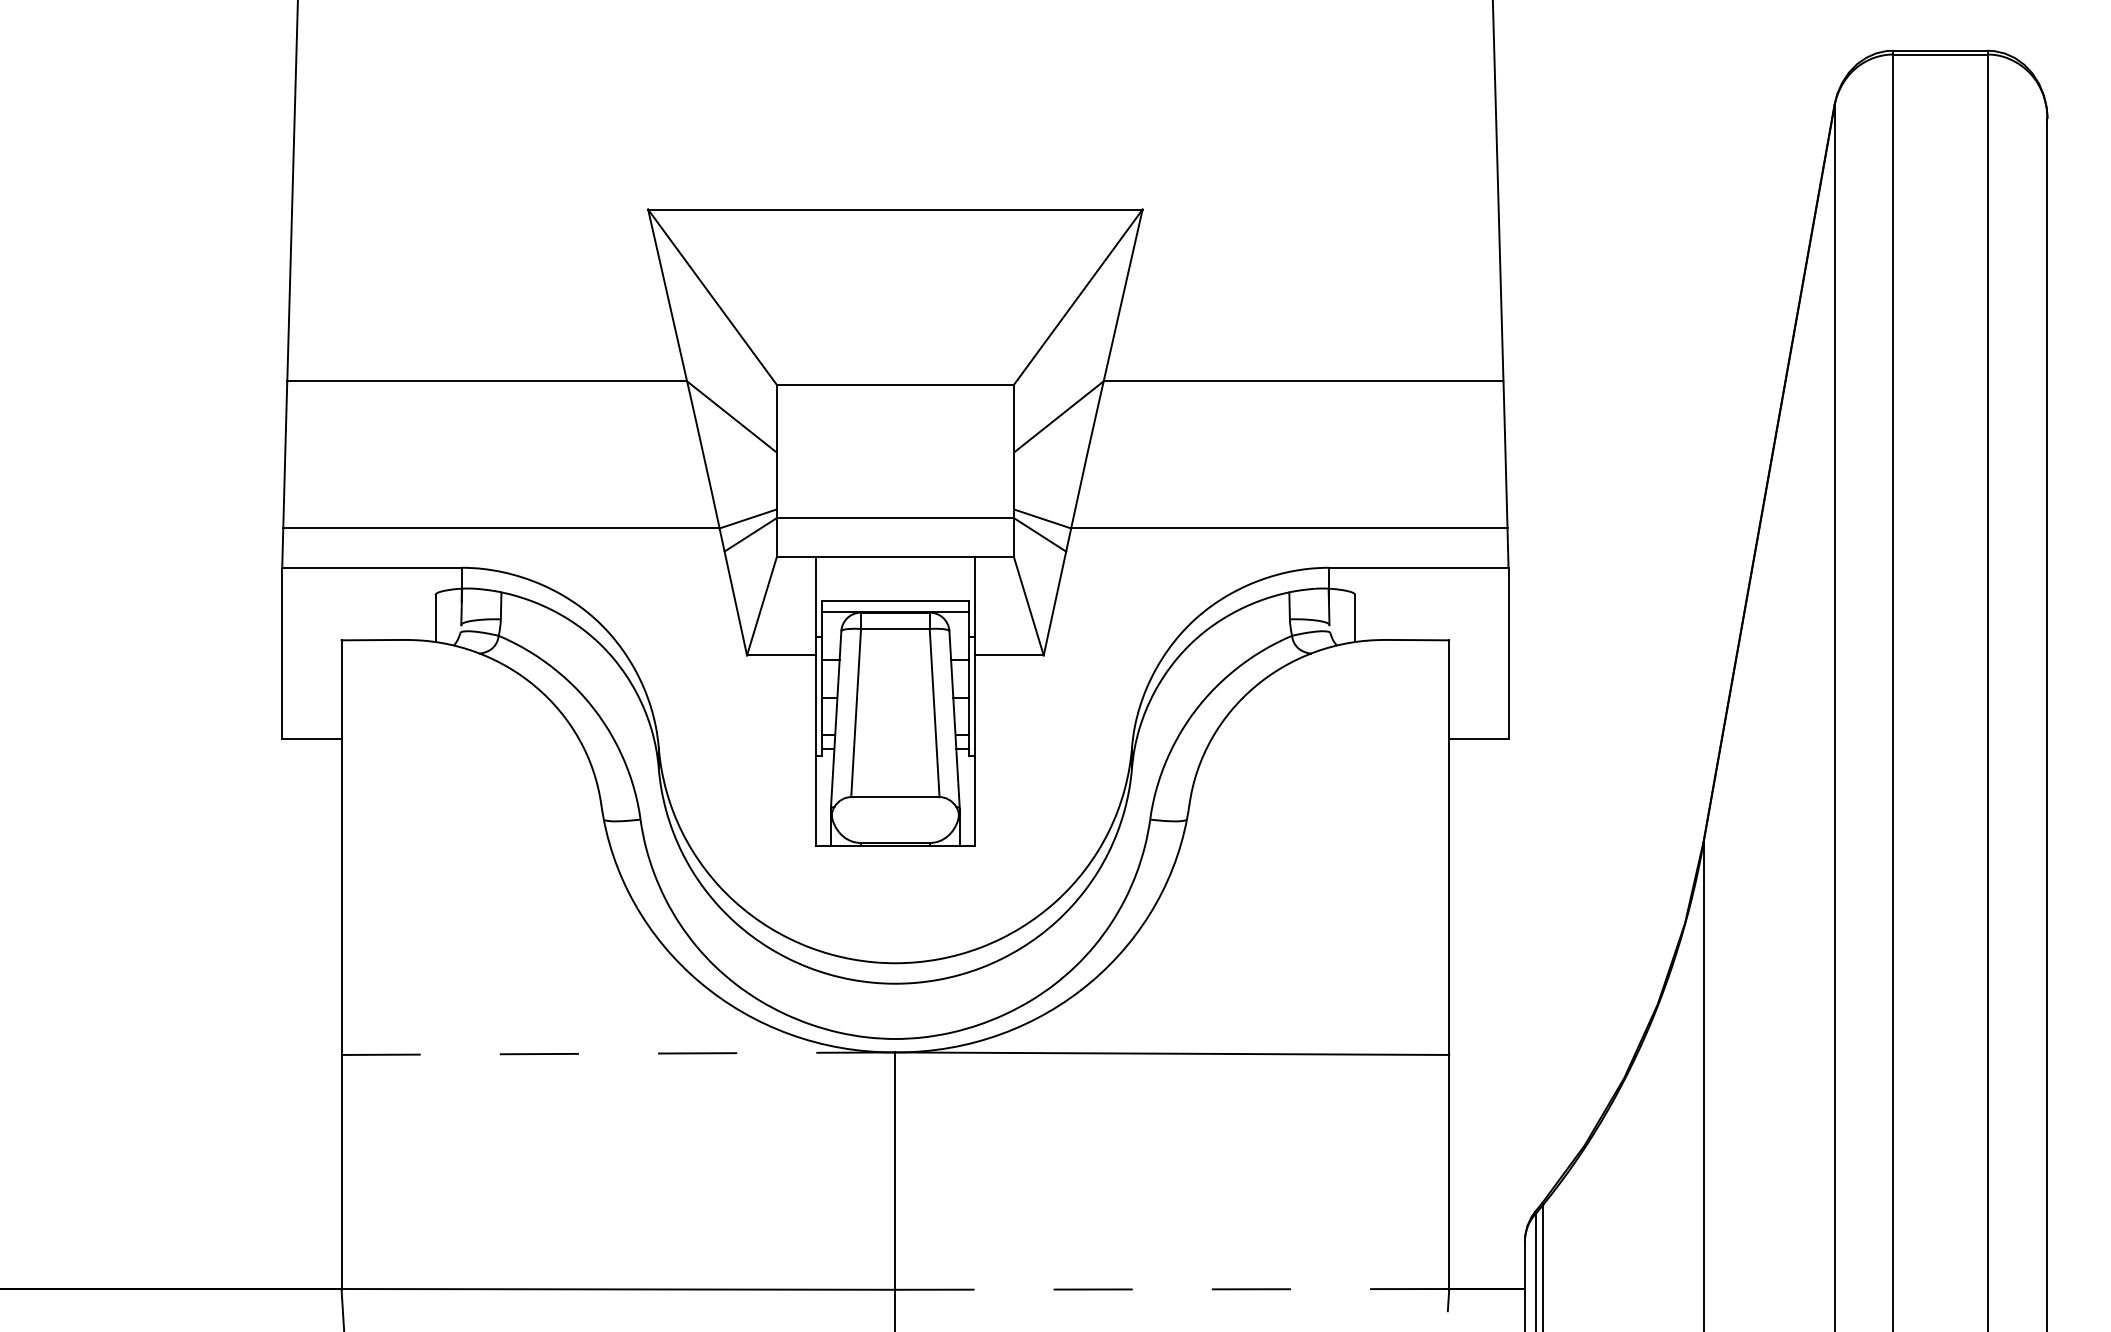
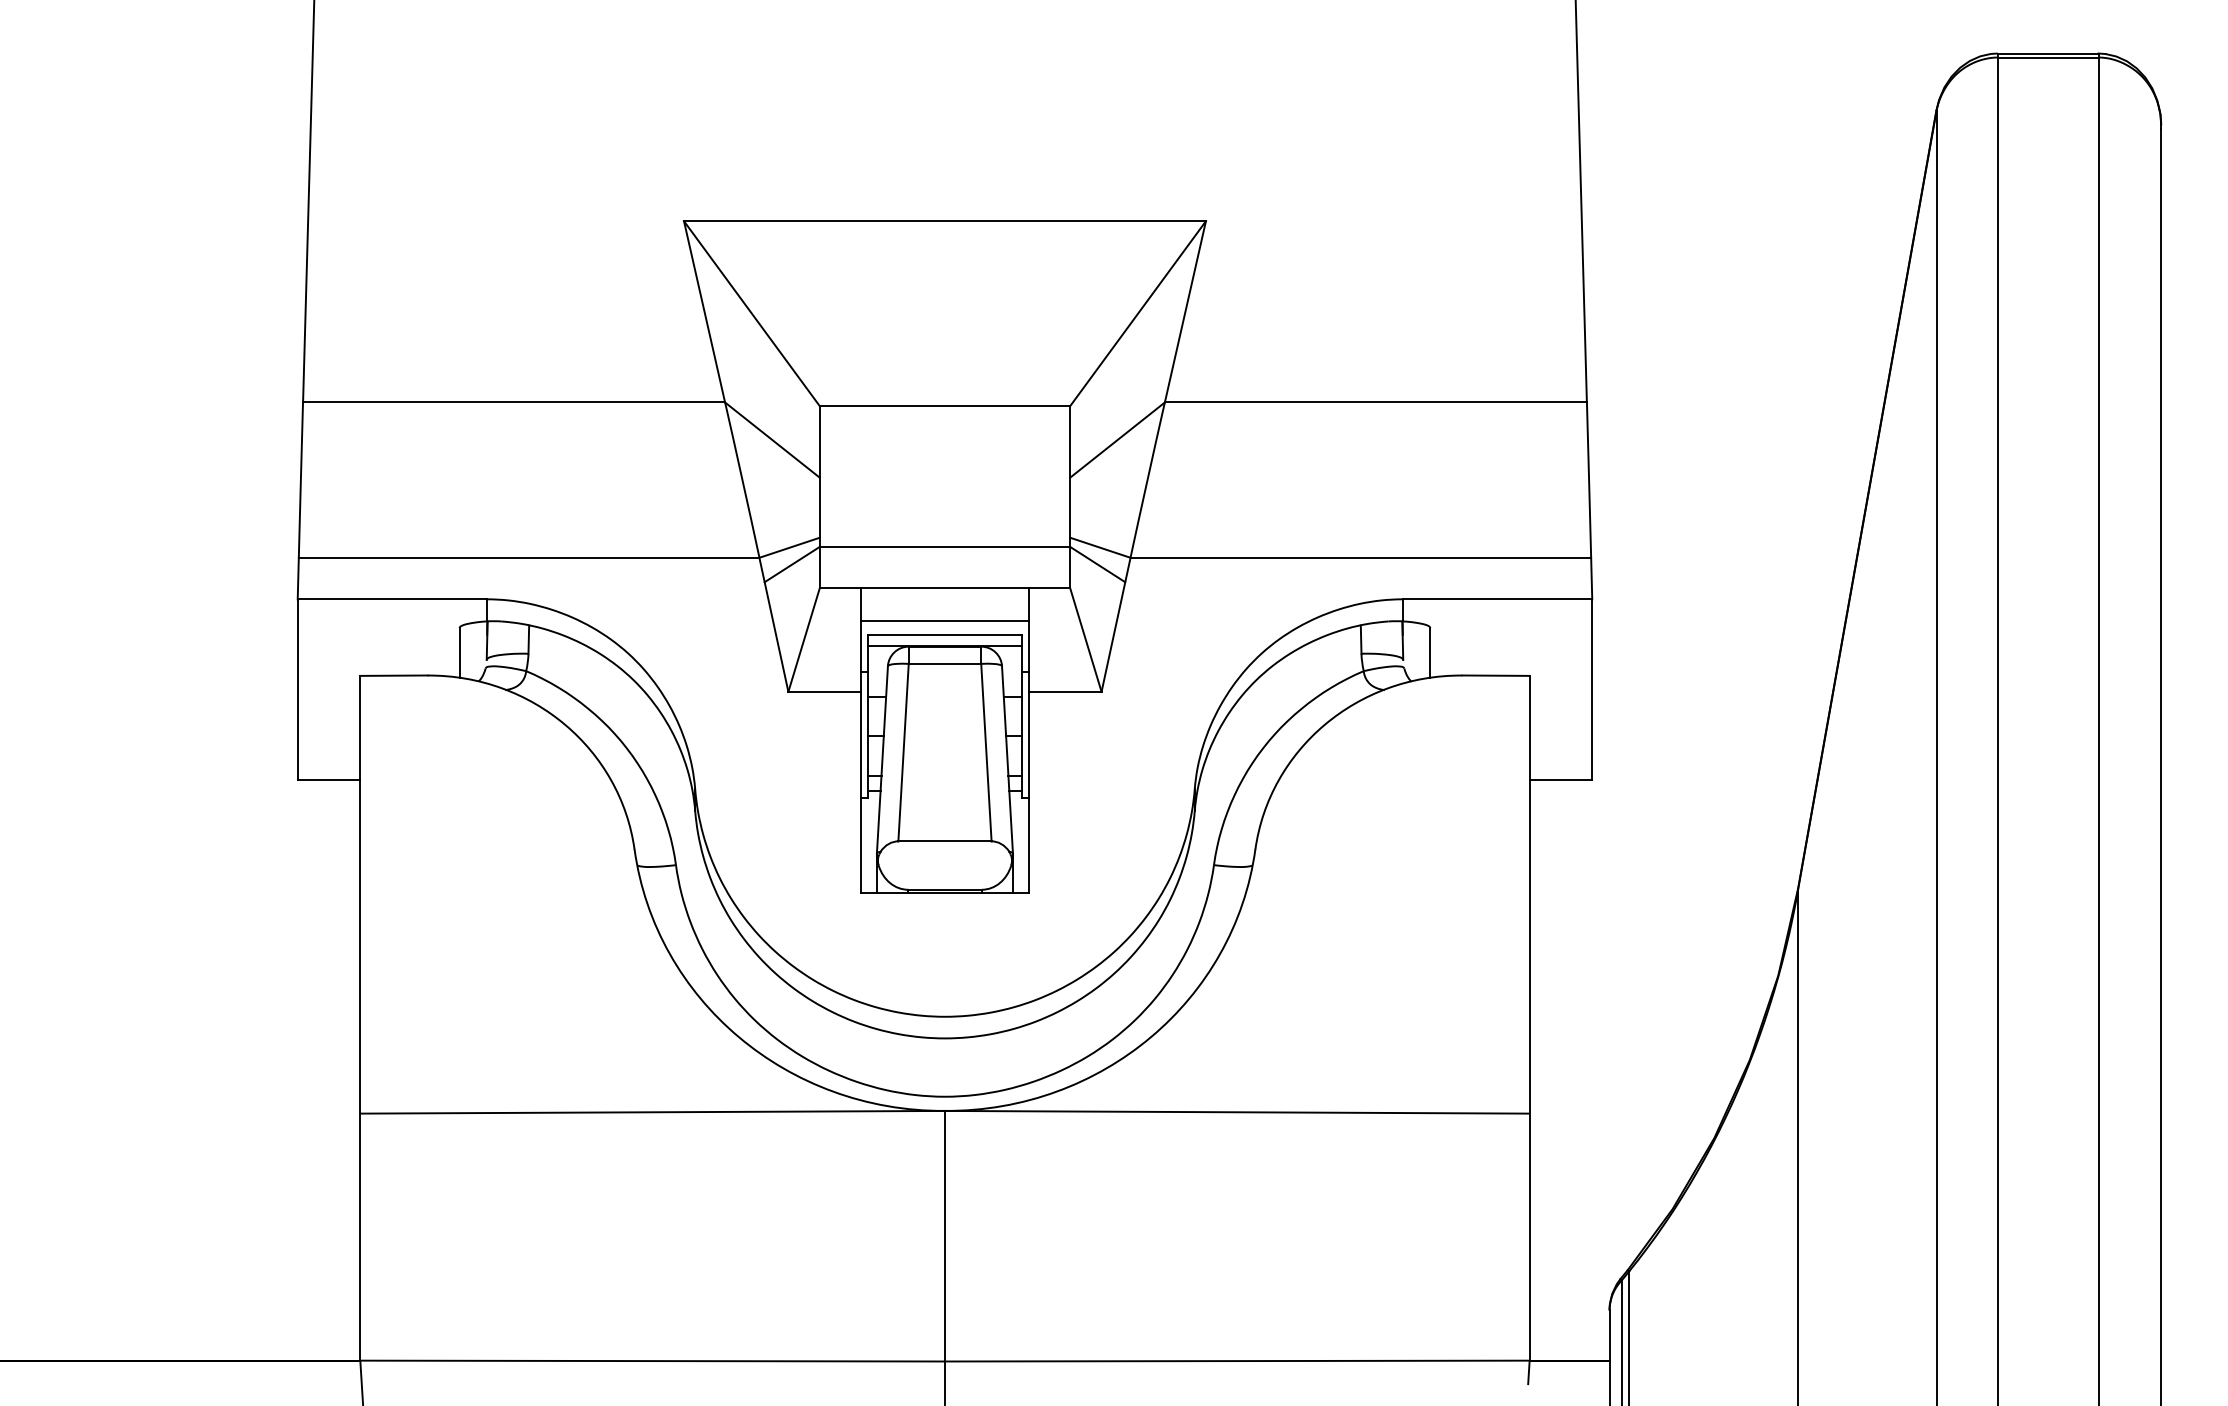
line: (894, 587) -> (944, 620), added
line: (618, 1053) -> (652, 1112), dashed -> solid
line: (1171, 1289) -> (1236, 1361), dashed -> solid

